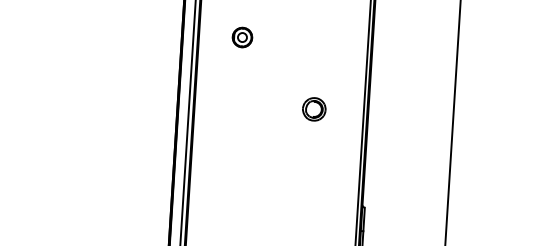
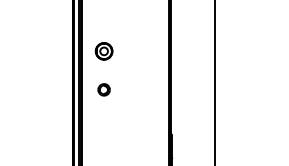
part: (241, 37) -> (103, 51), size x1.67
part: (313, 108) -> (103, 89), moved

